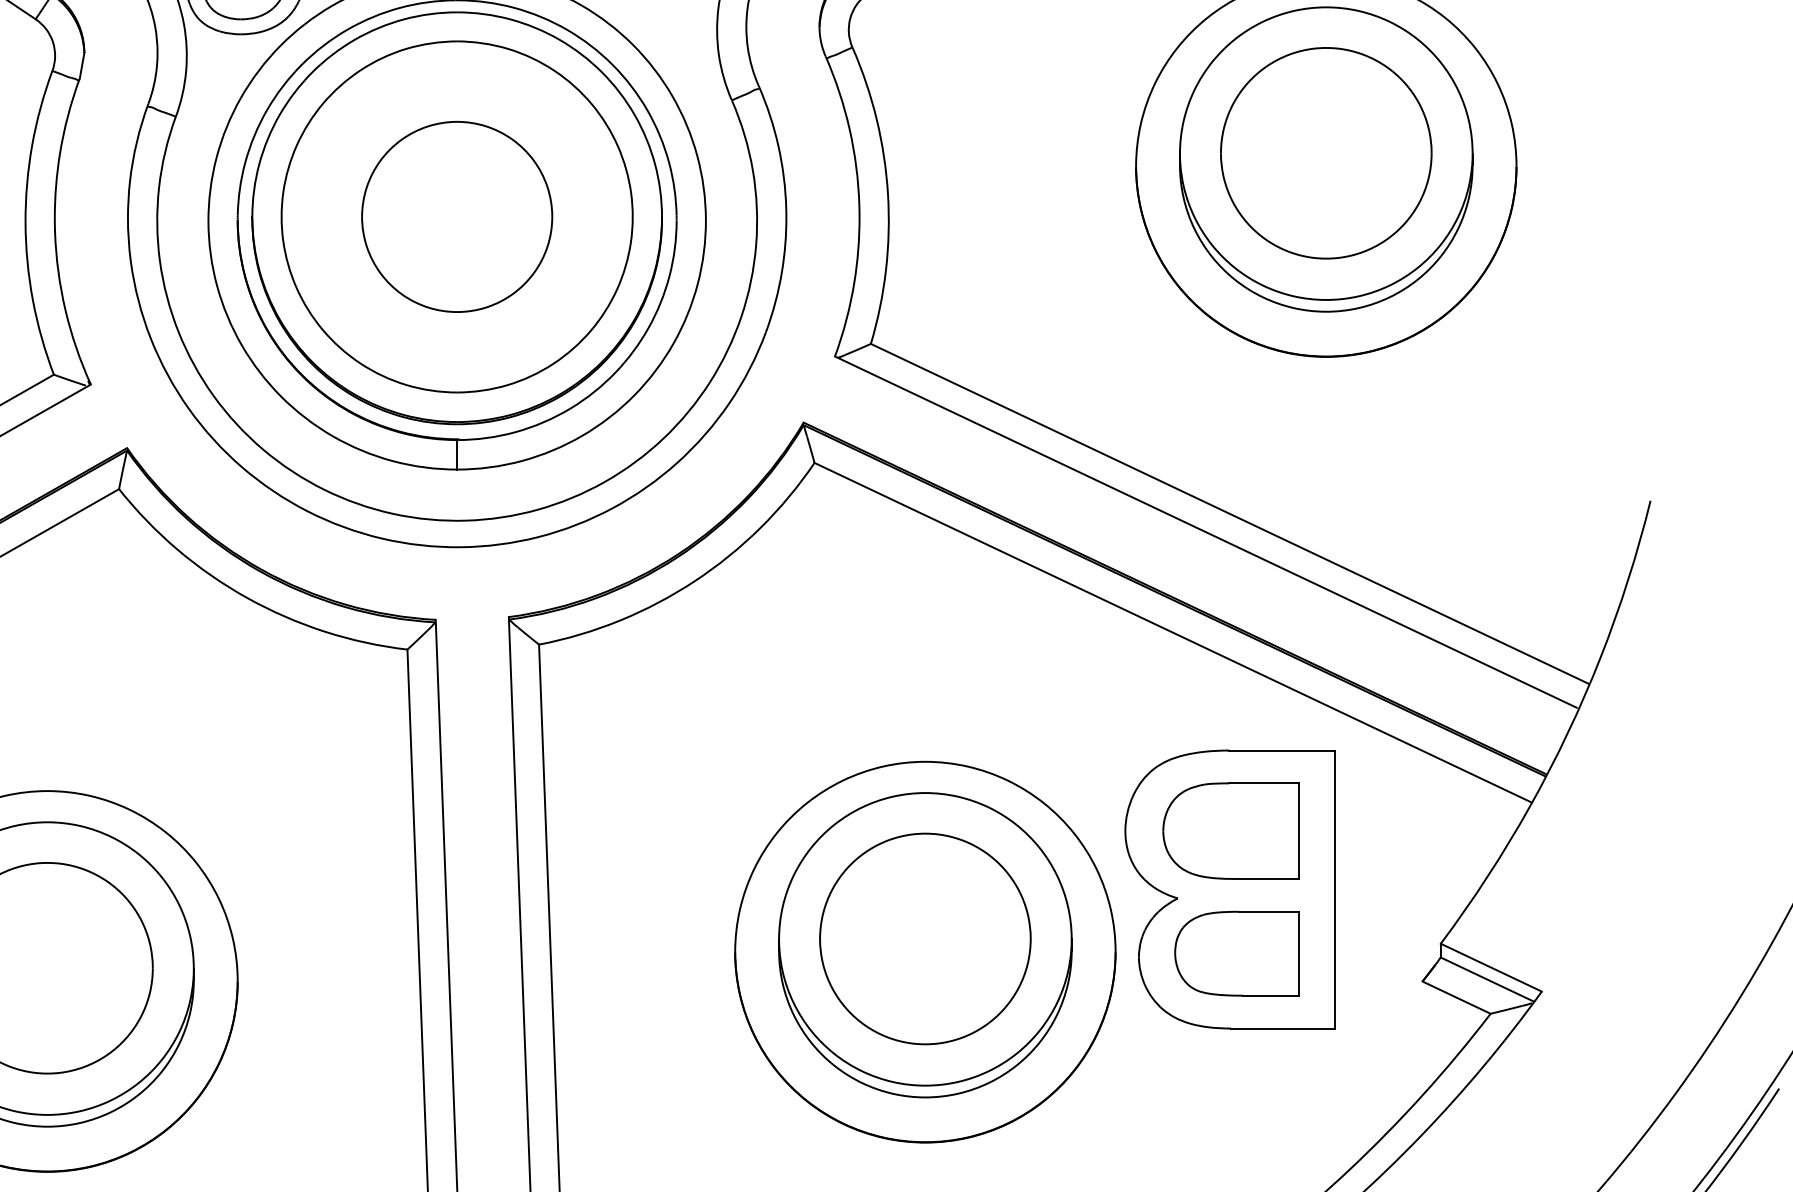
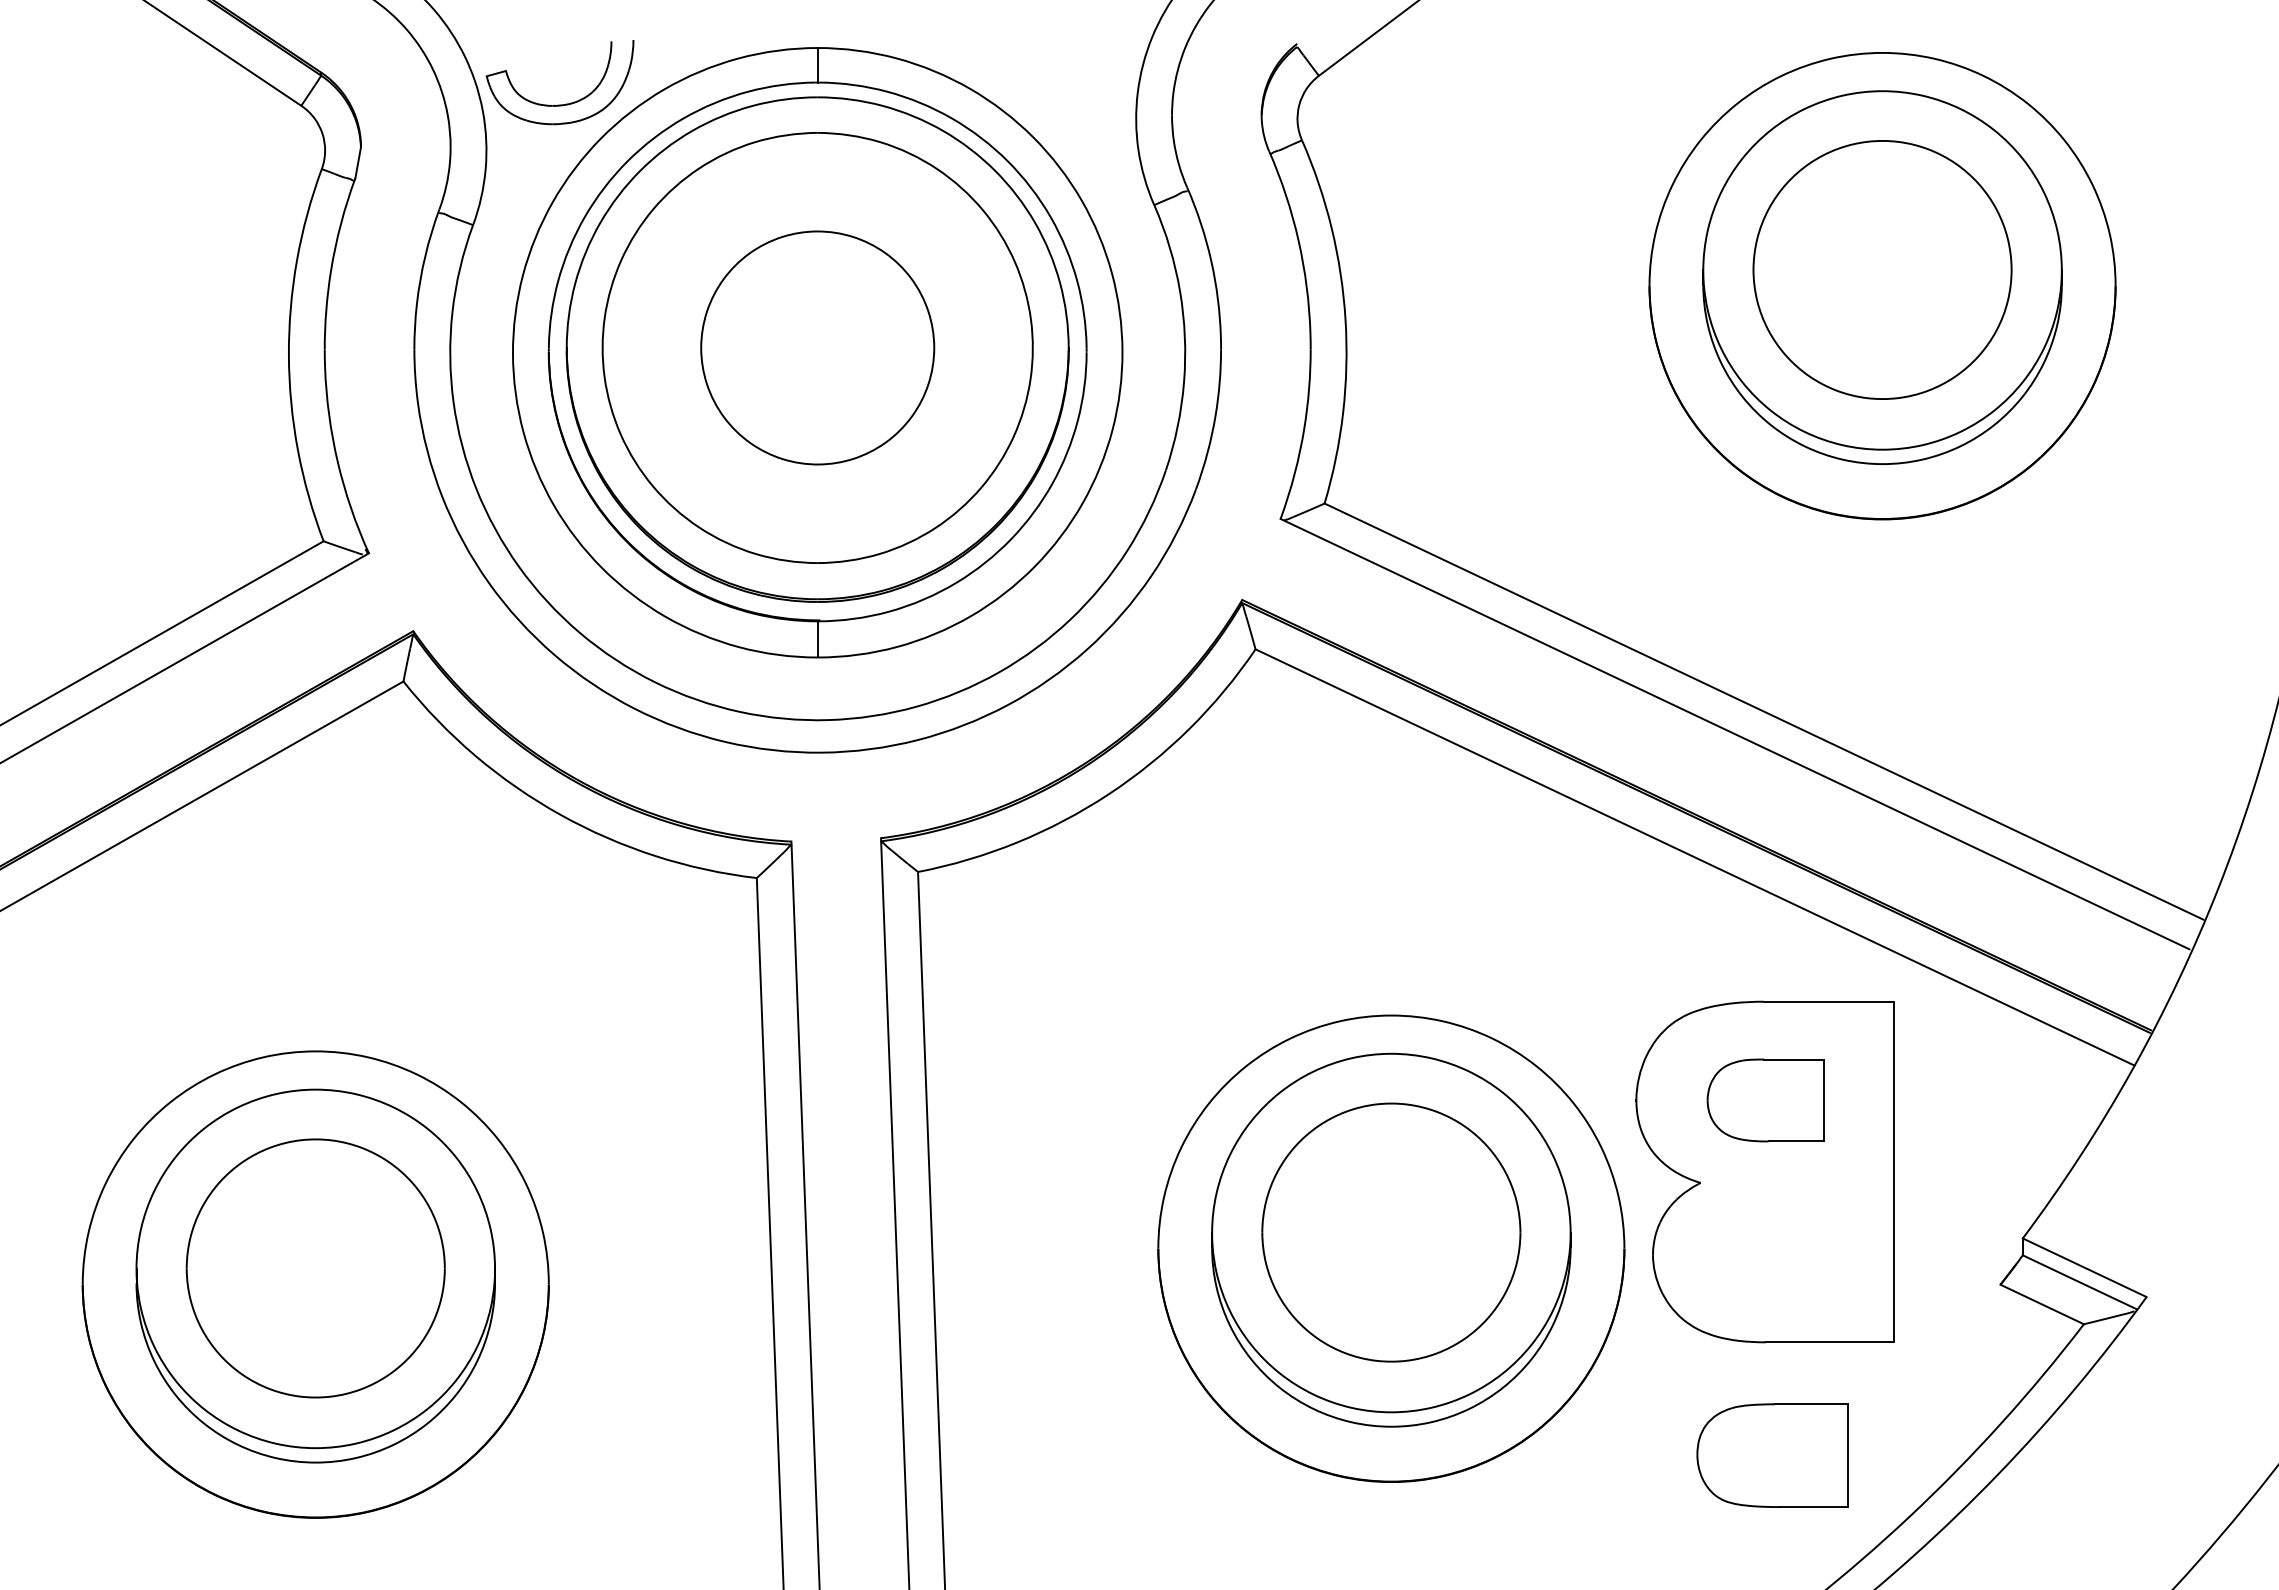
part: (1230, 831) -> (1765, 1100), size x0.7
part: (1236, 953) -> (1772, 1455), moved

